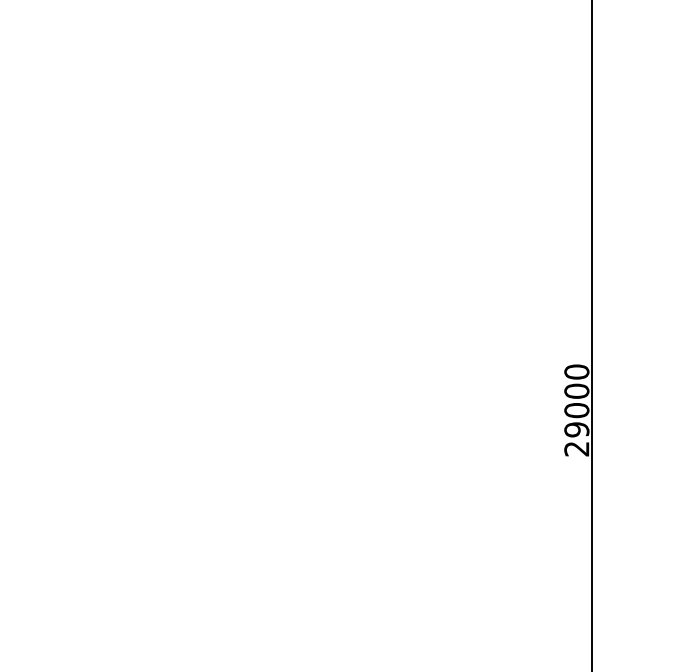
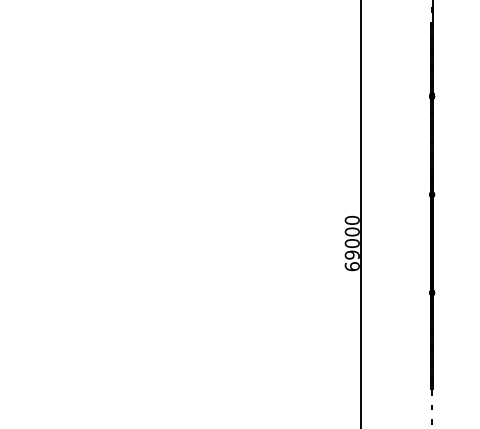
text: (575, 448) -> (351, 266), 29000 -> 69000

